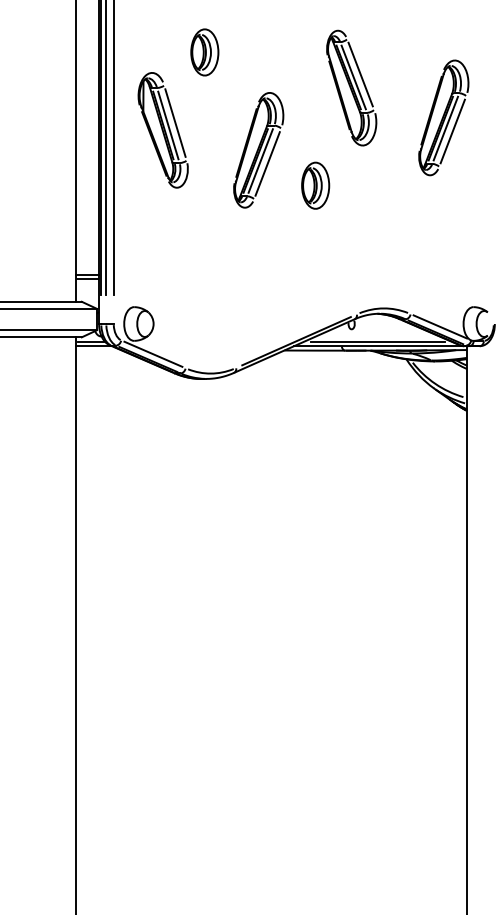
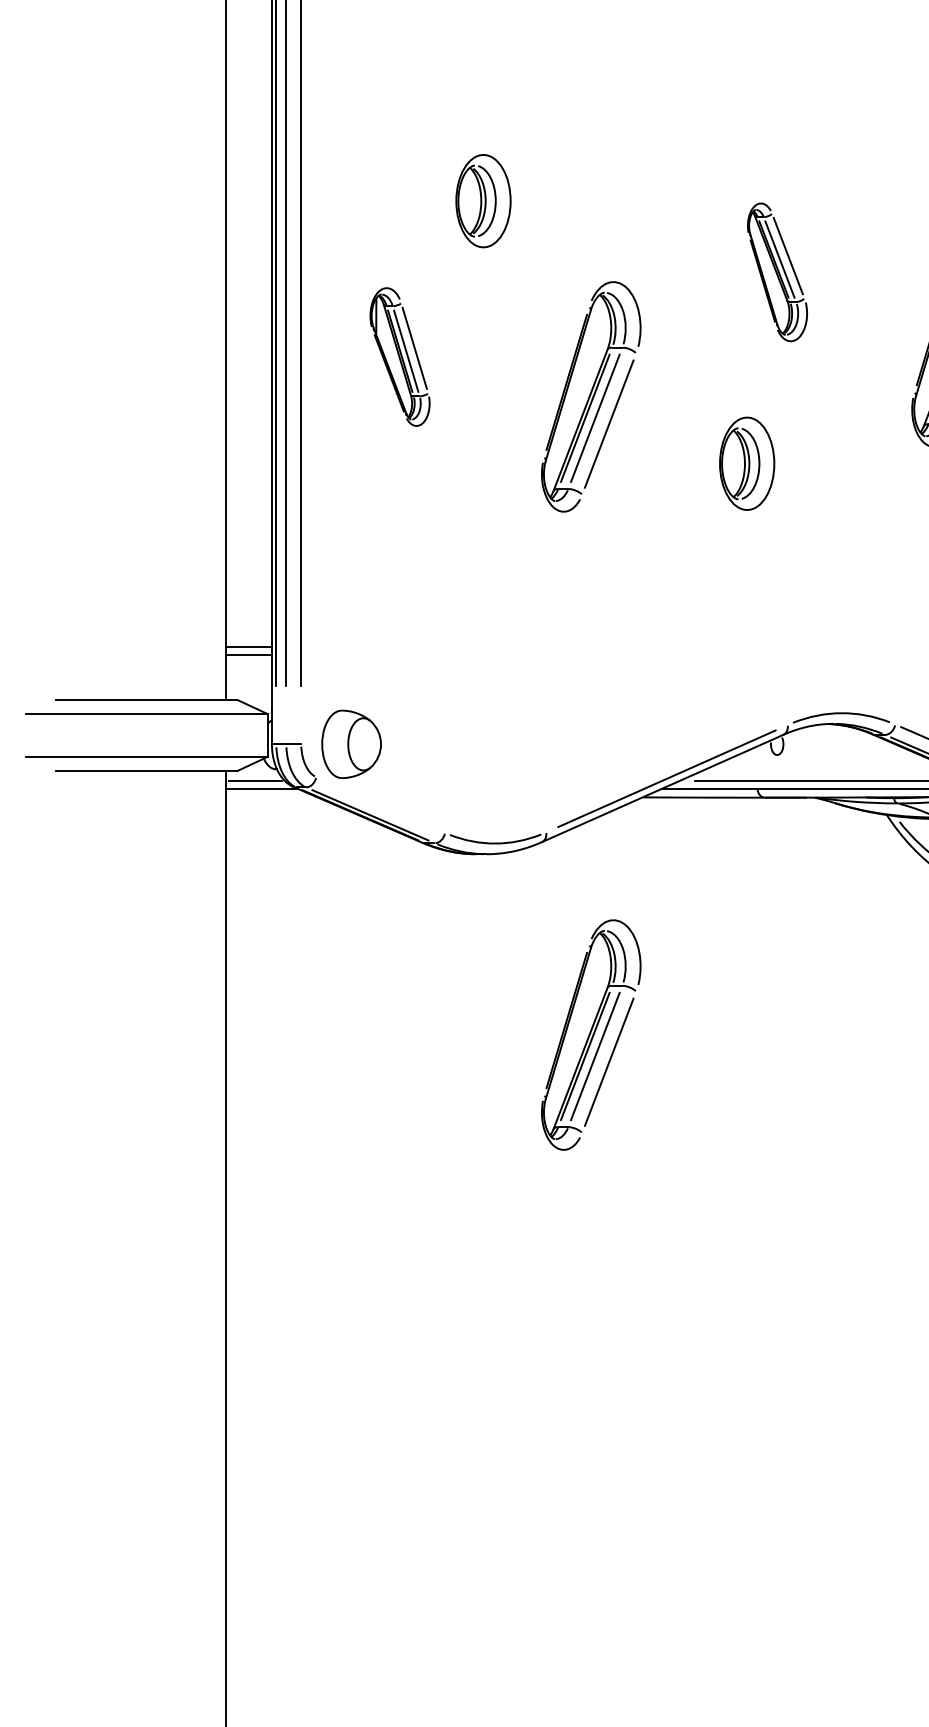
part: (351, 87) -> (776, 271), size x0.6
part: (162, 130) -> (398, 357), size x0.6
part: (315, 185) -> (746, 463), moved
line: (153, 353) -> (380, 803), removed
part: (258, 469) -> (590, 1035), added

